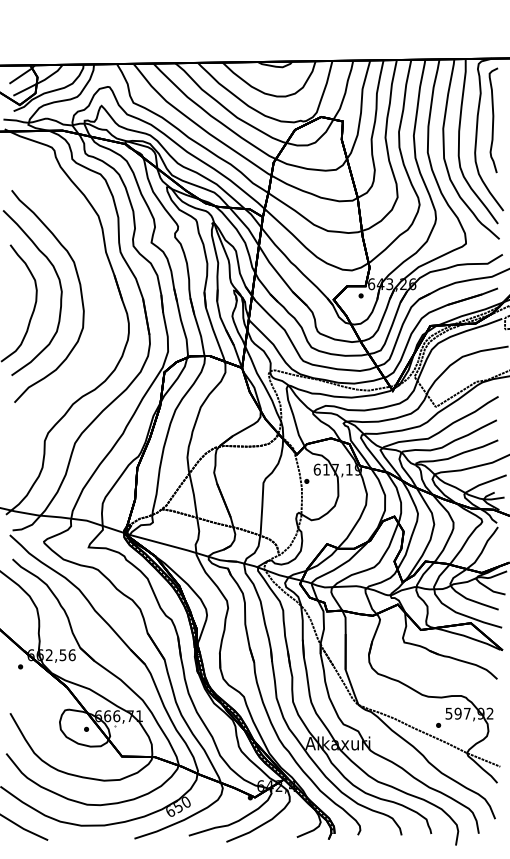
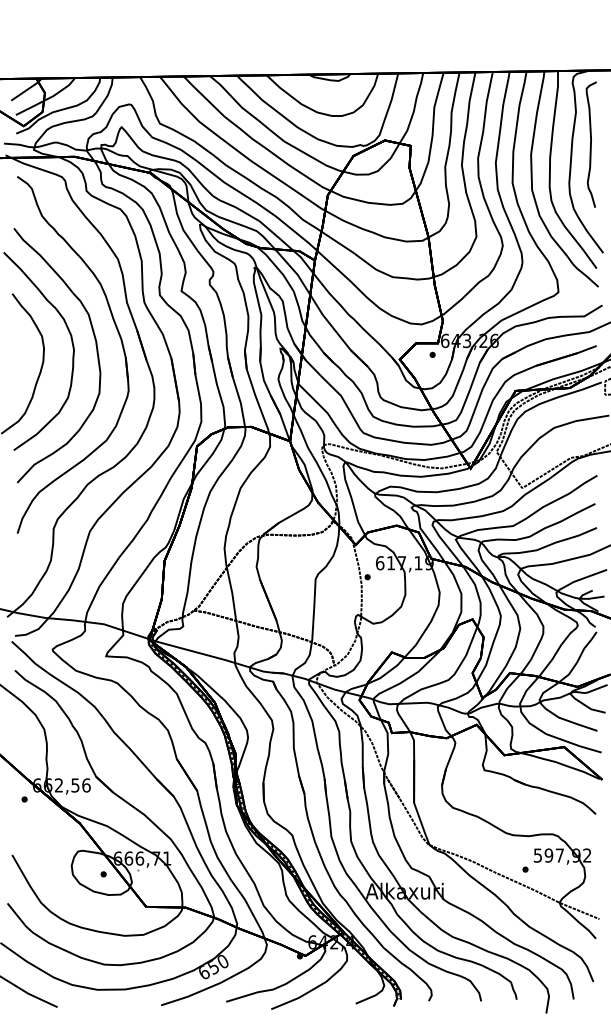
part: (98, 279) -> (118, 335), added

